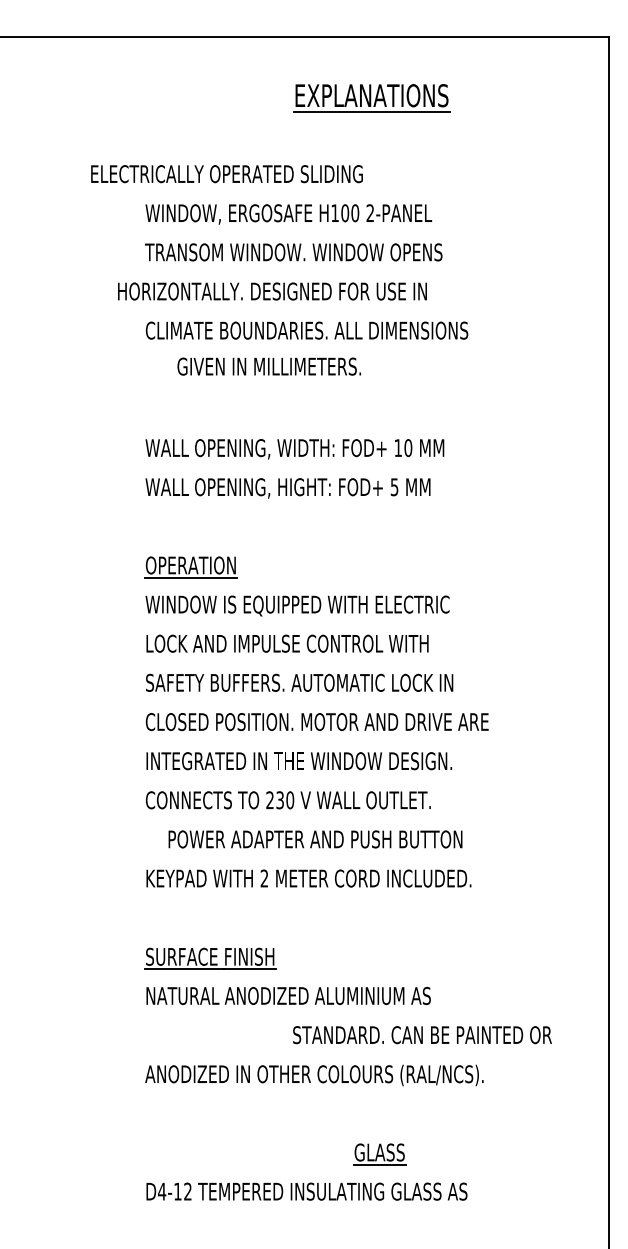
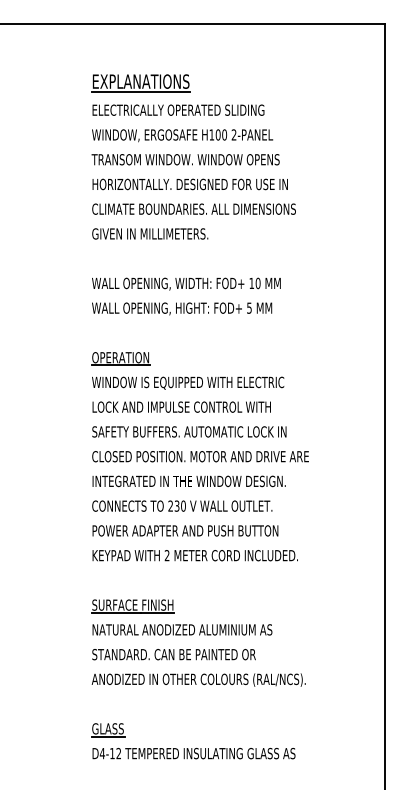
part: (370, 98) -> (140, 83), moved
text: (227, 172) -> (178, 109), moved
text: (271, 291) -> (189, 184), moved
text: (269, 365) -> (150, 233), moved
text: (315, 838) -> (185, 530), moved
text: (421, 1034) -> (173, 654), moved
part: (380, 1155) -> (108, 730), moved

